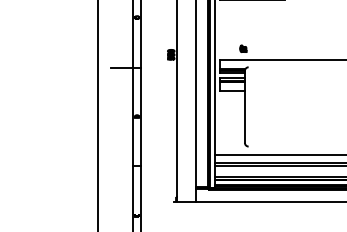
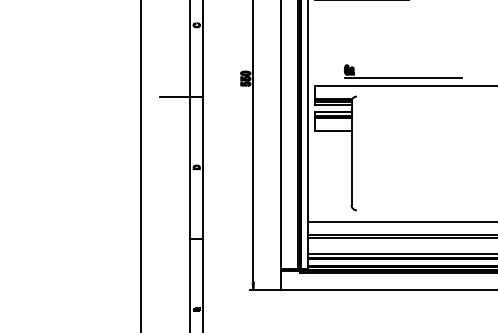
line: (281, 54) -> (404, 78), added

